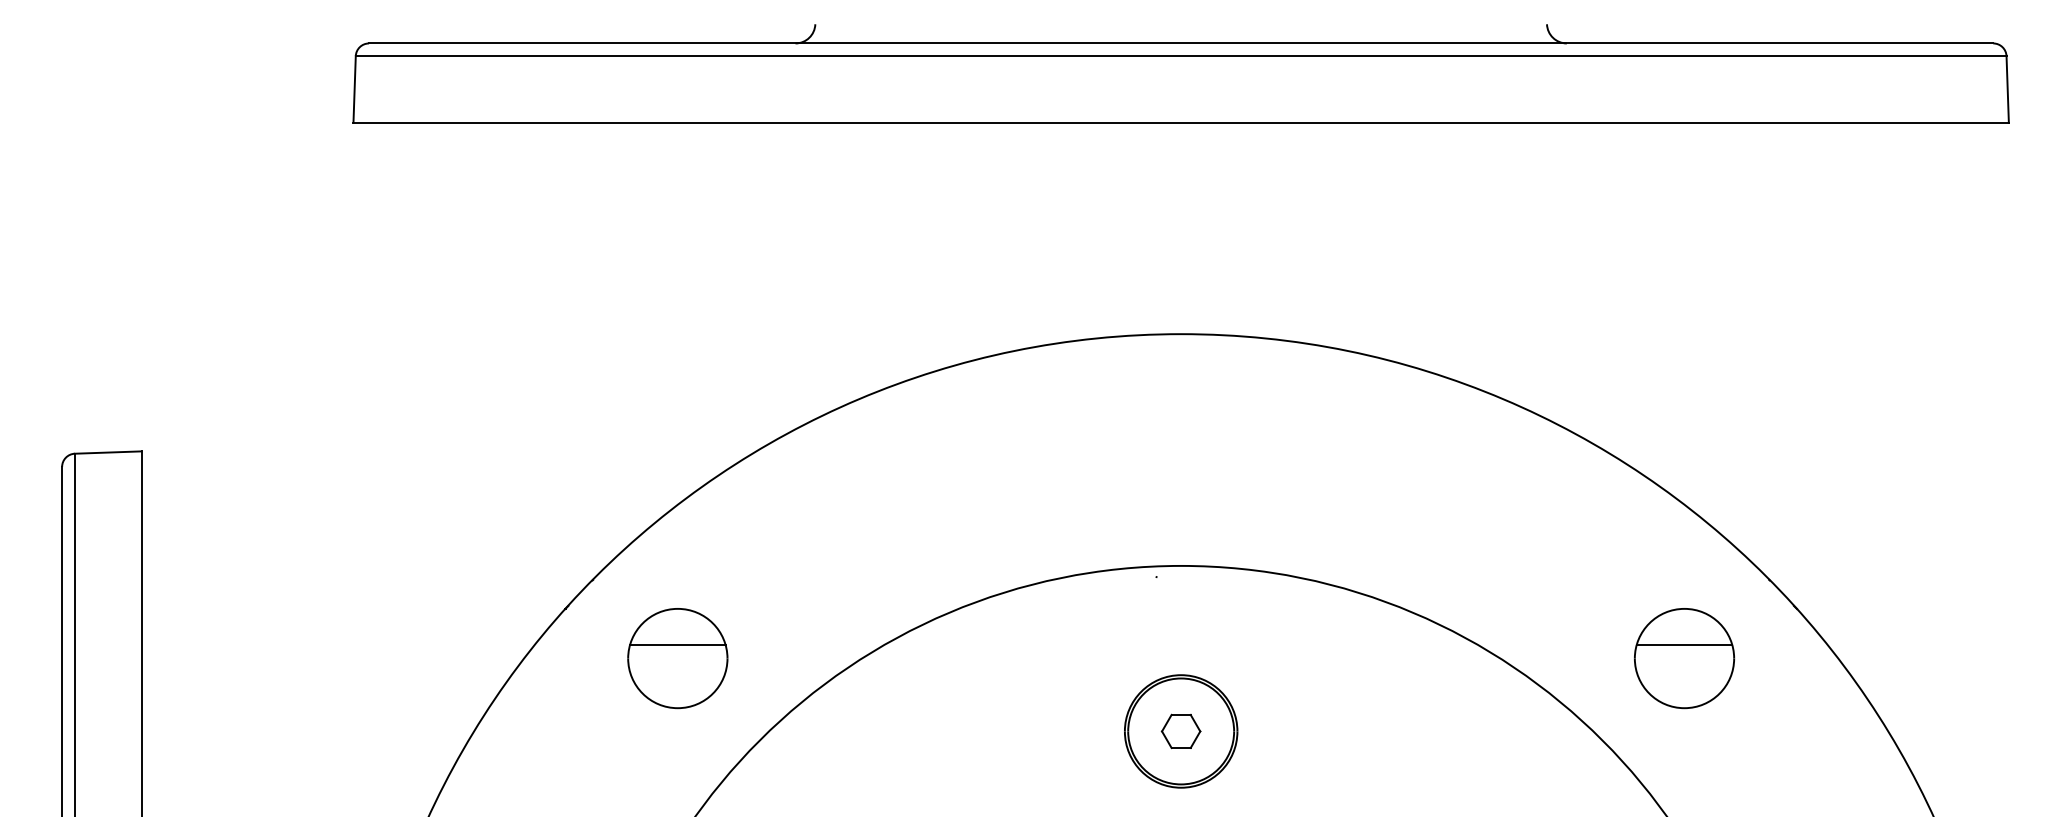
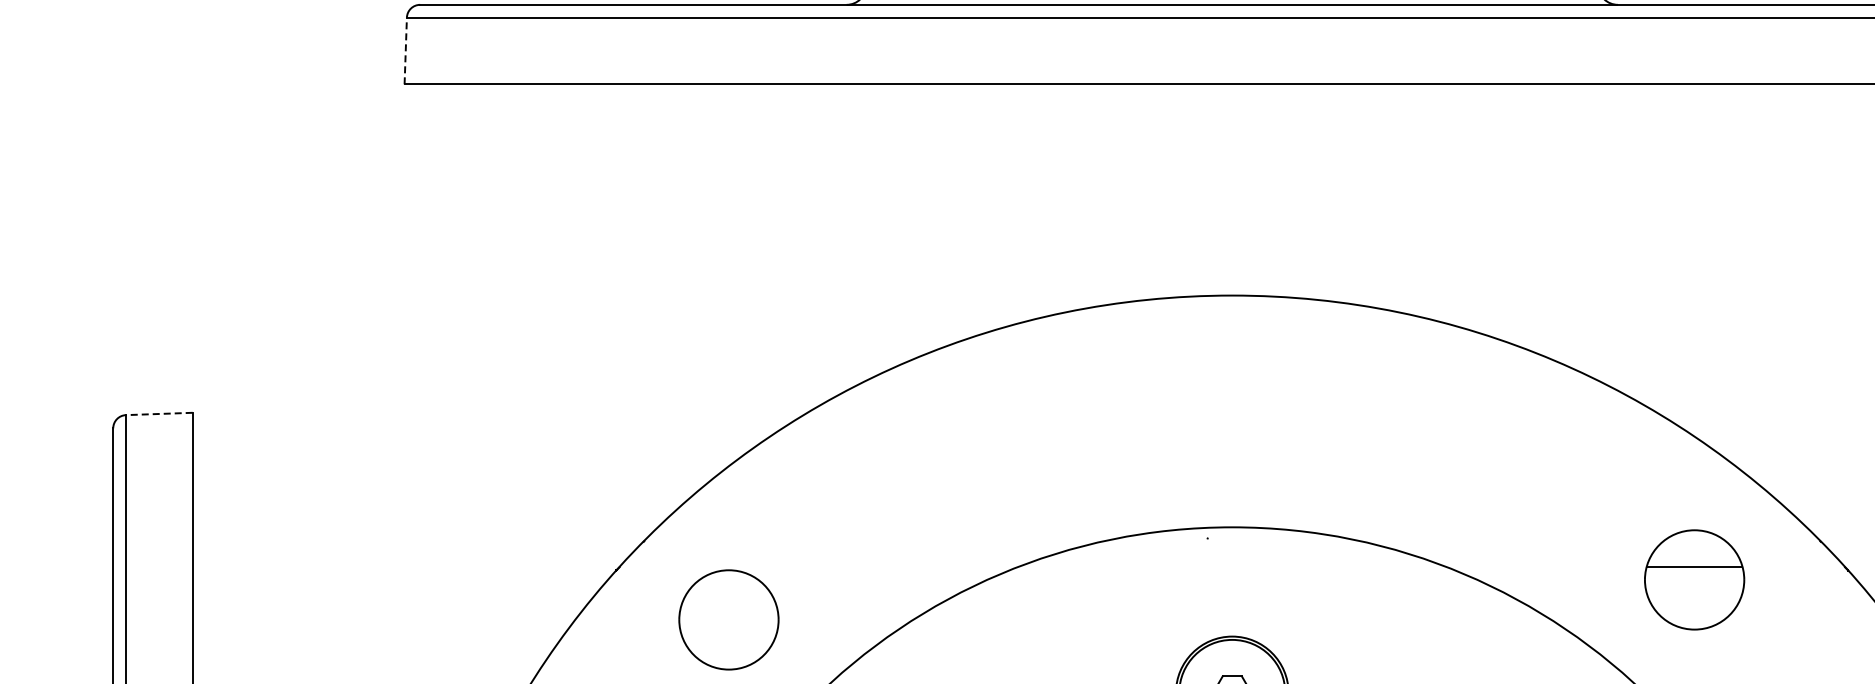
line: (354, 89) -> (405, 50), solid -> dashed
line: (107, 452) -> (158, 413), solid -> dashed
line: (677, 645) -> (728, 606), removed
part: (1684, 658) -> (1694, 579), moved

